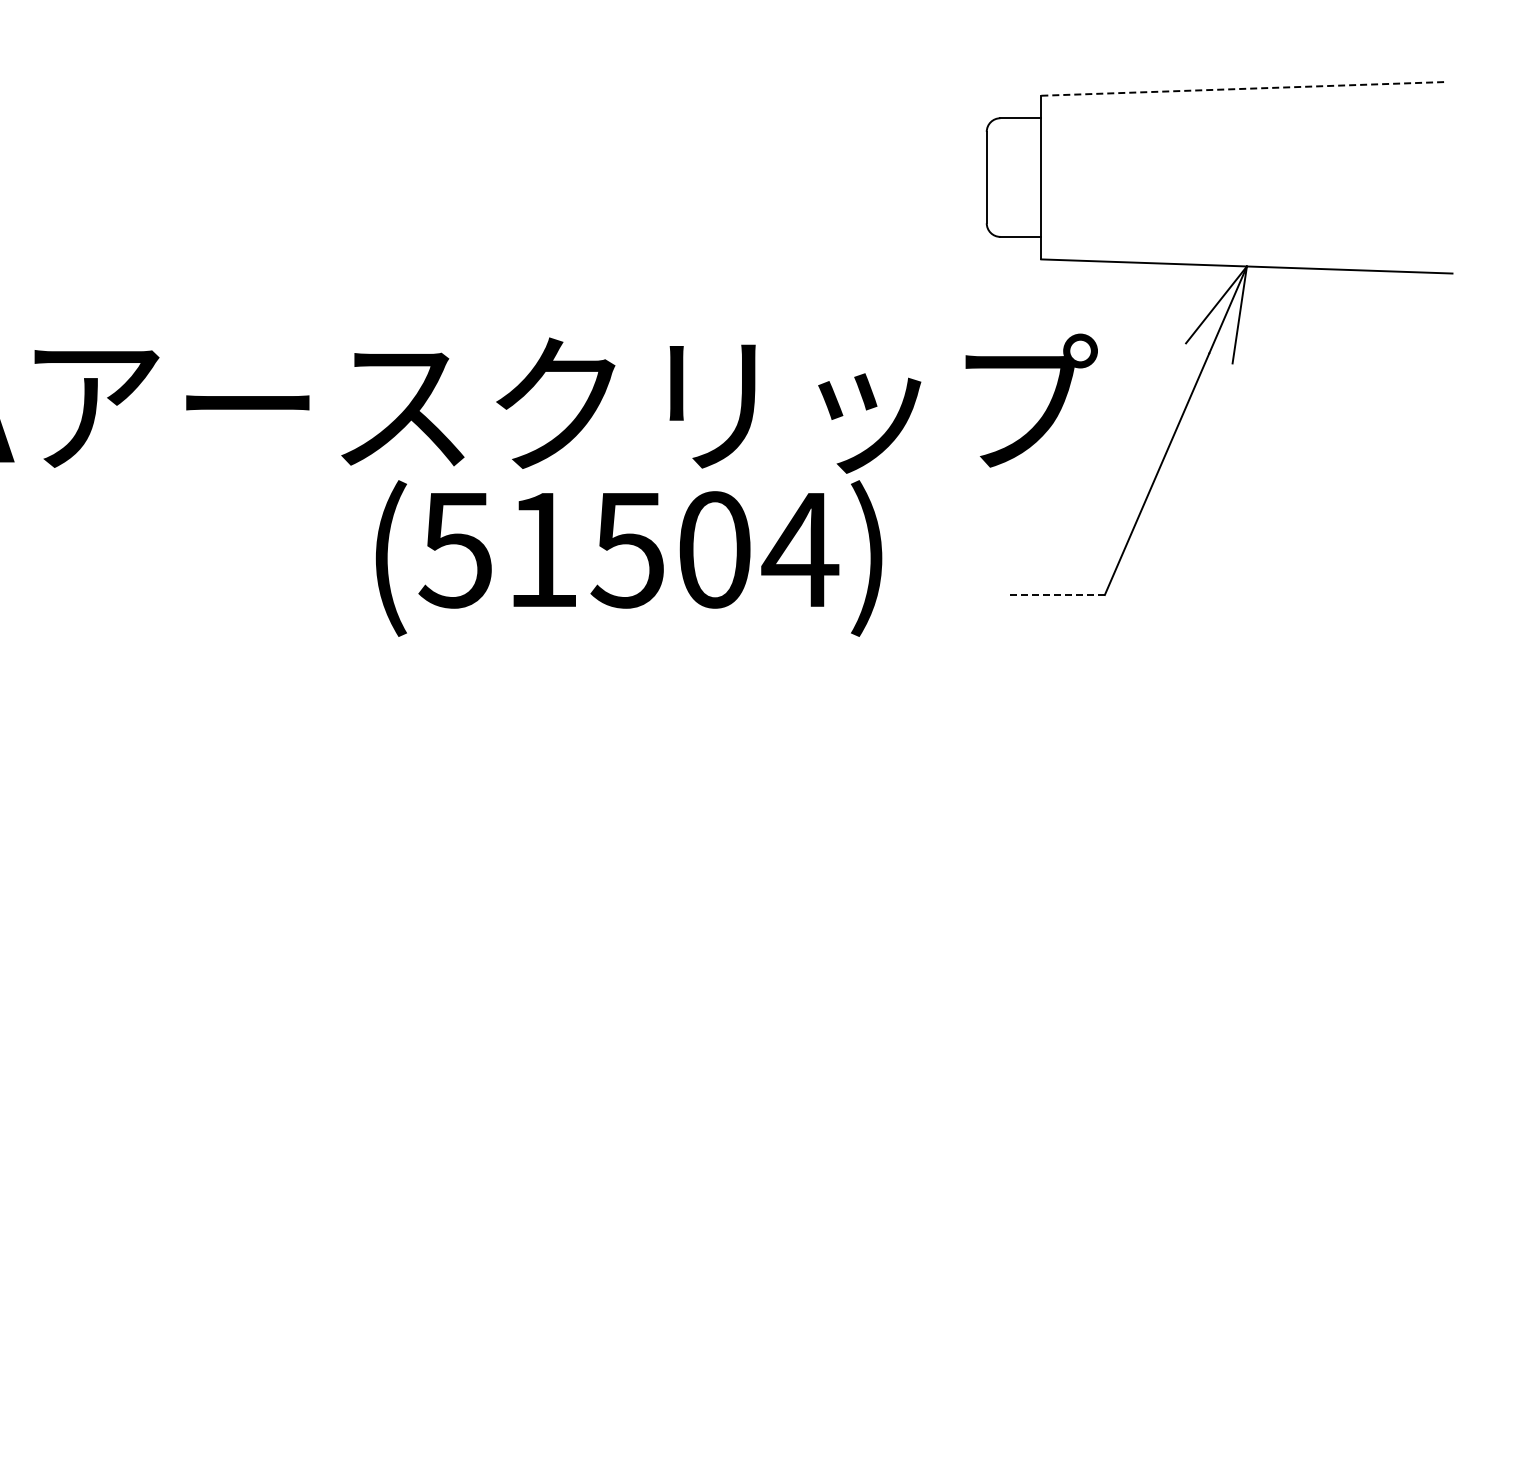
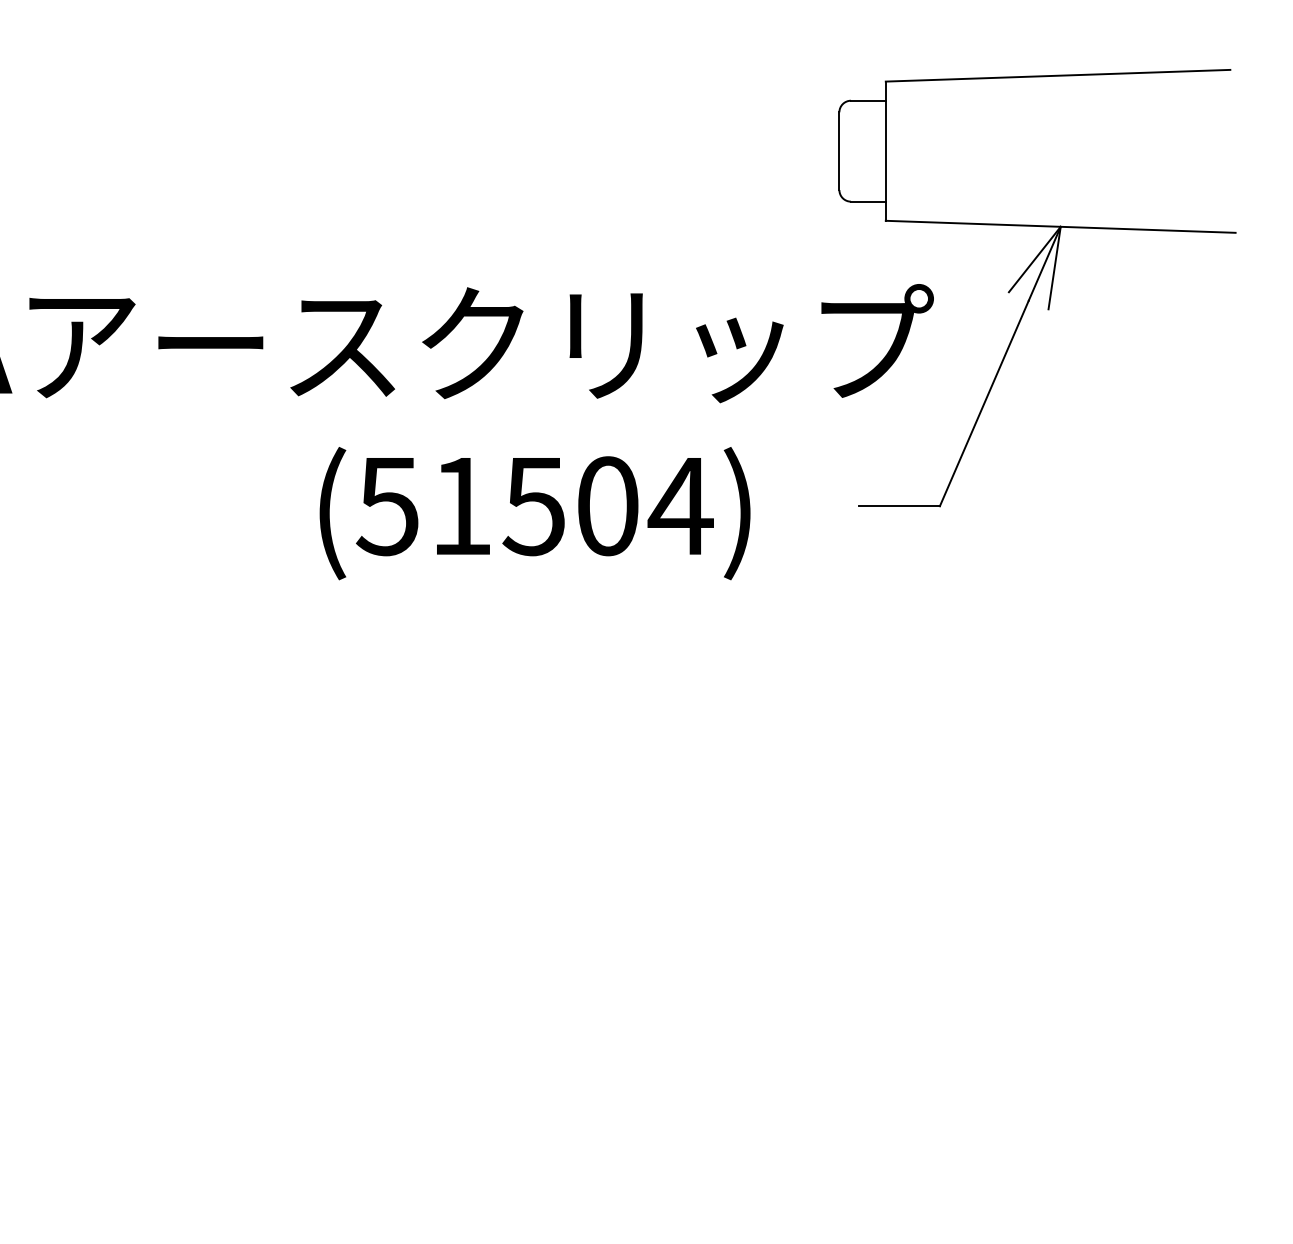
line: (1243, 88) -> (1057, 75), dashed -> solid
text: (628, 558) -> (534, 513), moved
line: (1057, 594) -> (899, 505), dashed -> solid

